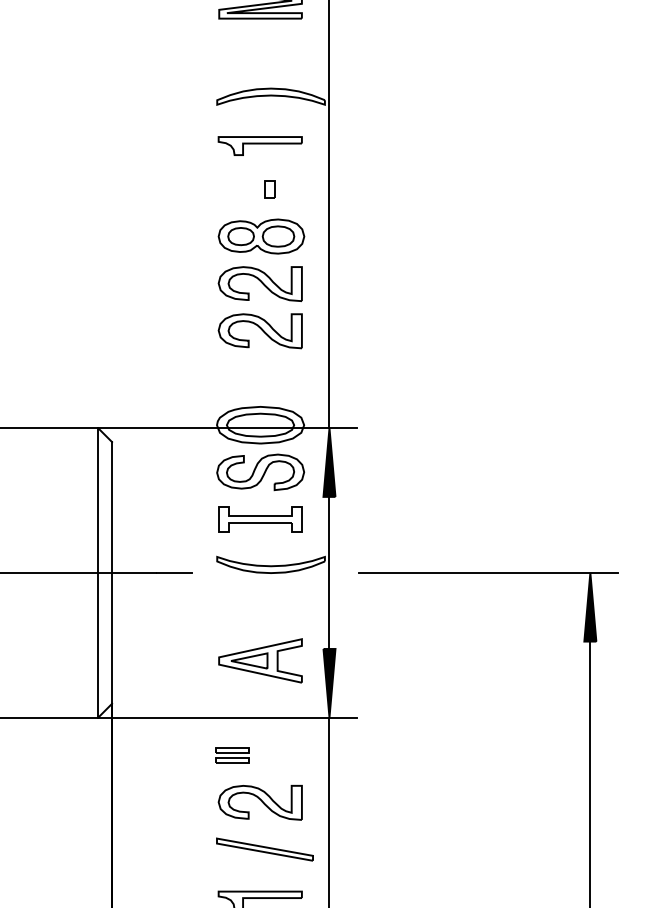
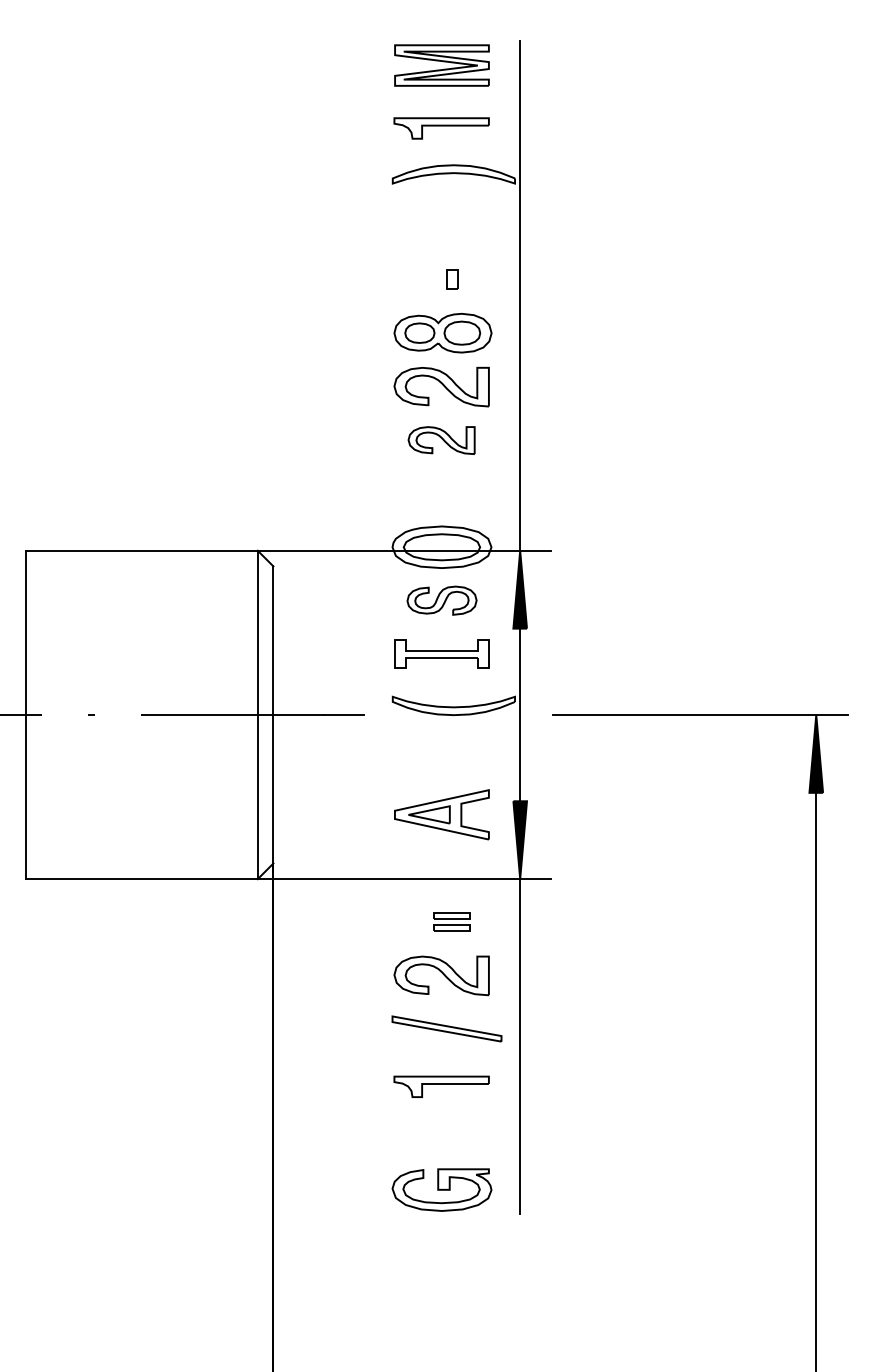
part: (260, 146) -> (441, 128), moved
part: (260, 331) -> (441, 440), size x0.7
part: (260, 472) -> (441, 600), size x0.7
part: (231, 754) -> (451, 921), moved

